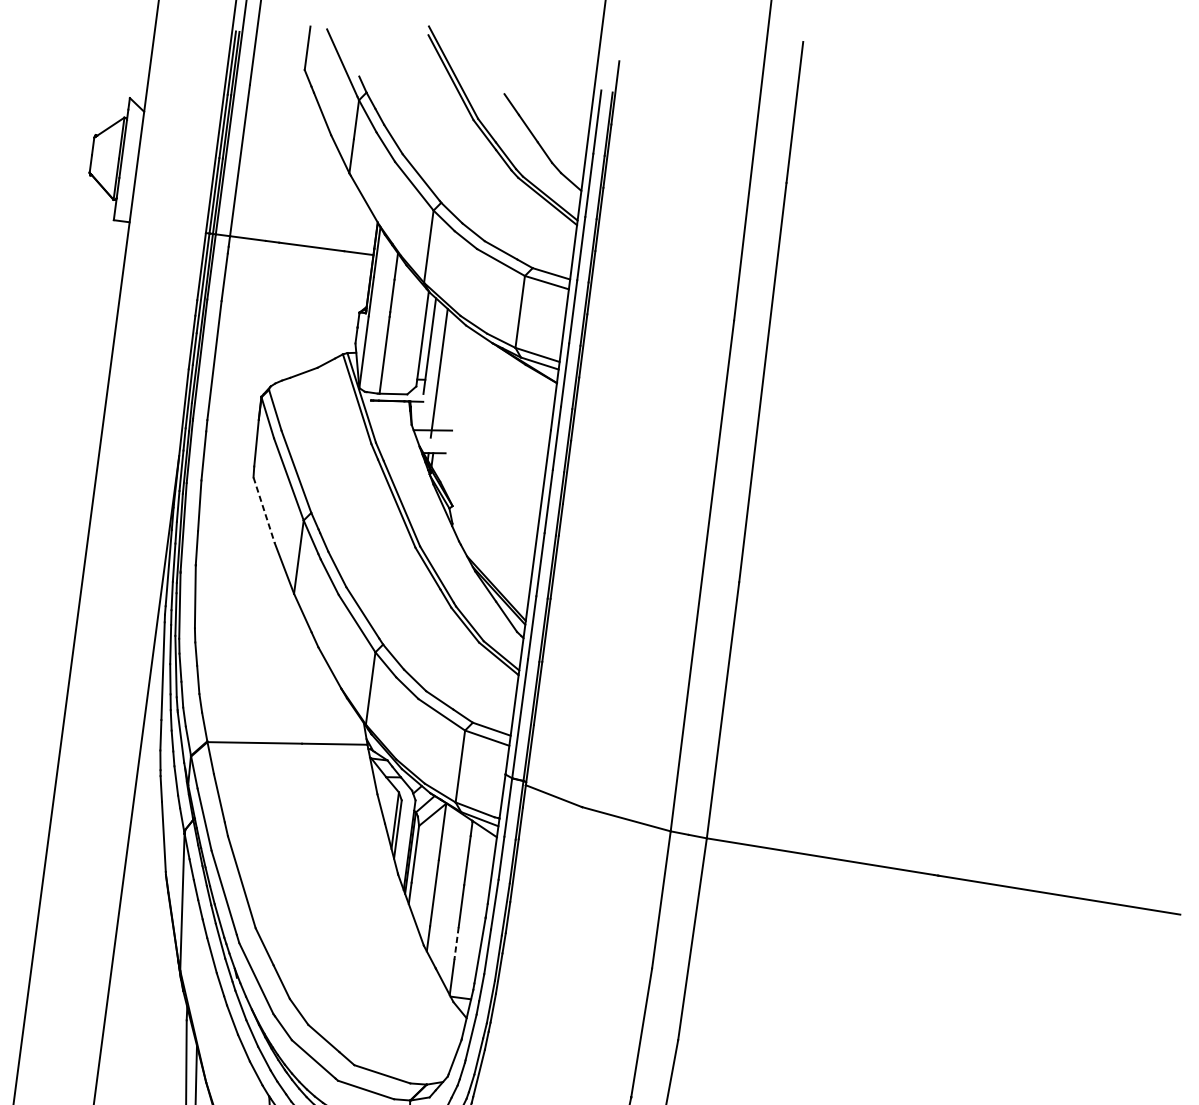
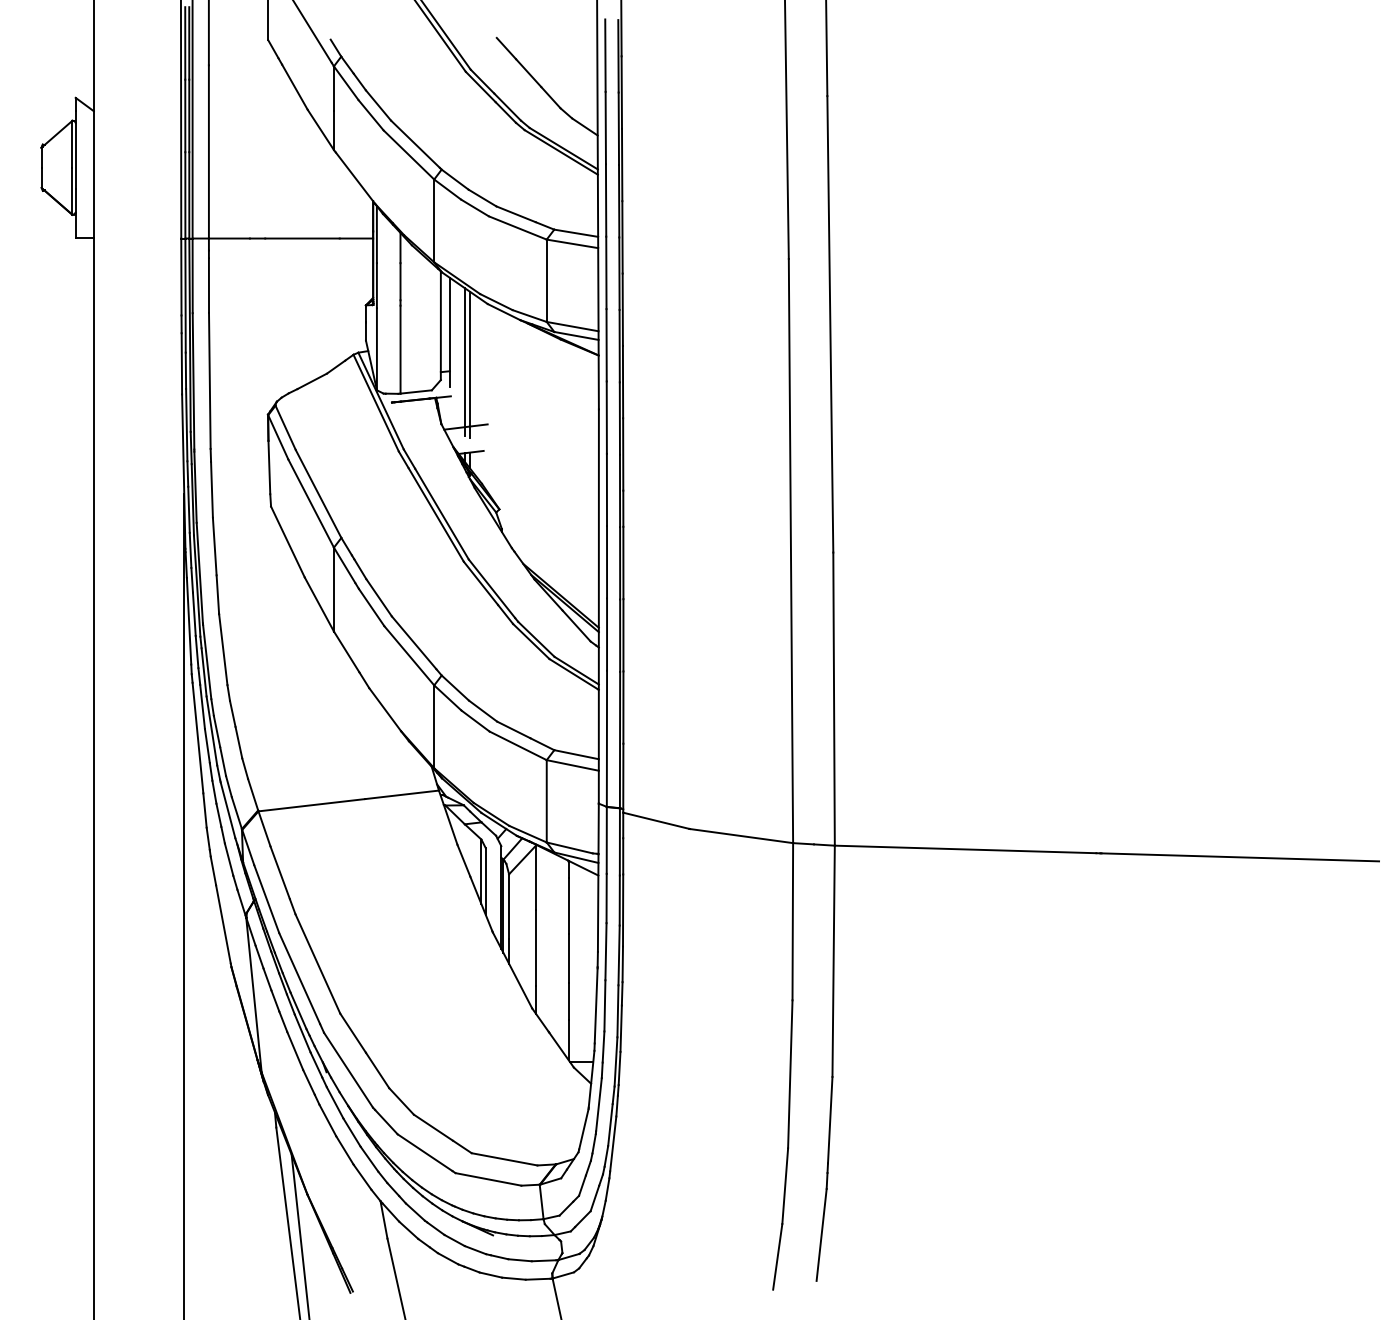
line: (443, 376) -> (469, 364), added
line: (264, 510) -> (288, 542), dashed -> solid
line: (456, 943) -> (568, 1001), dashed -> solid

